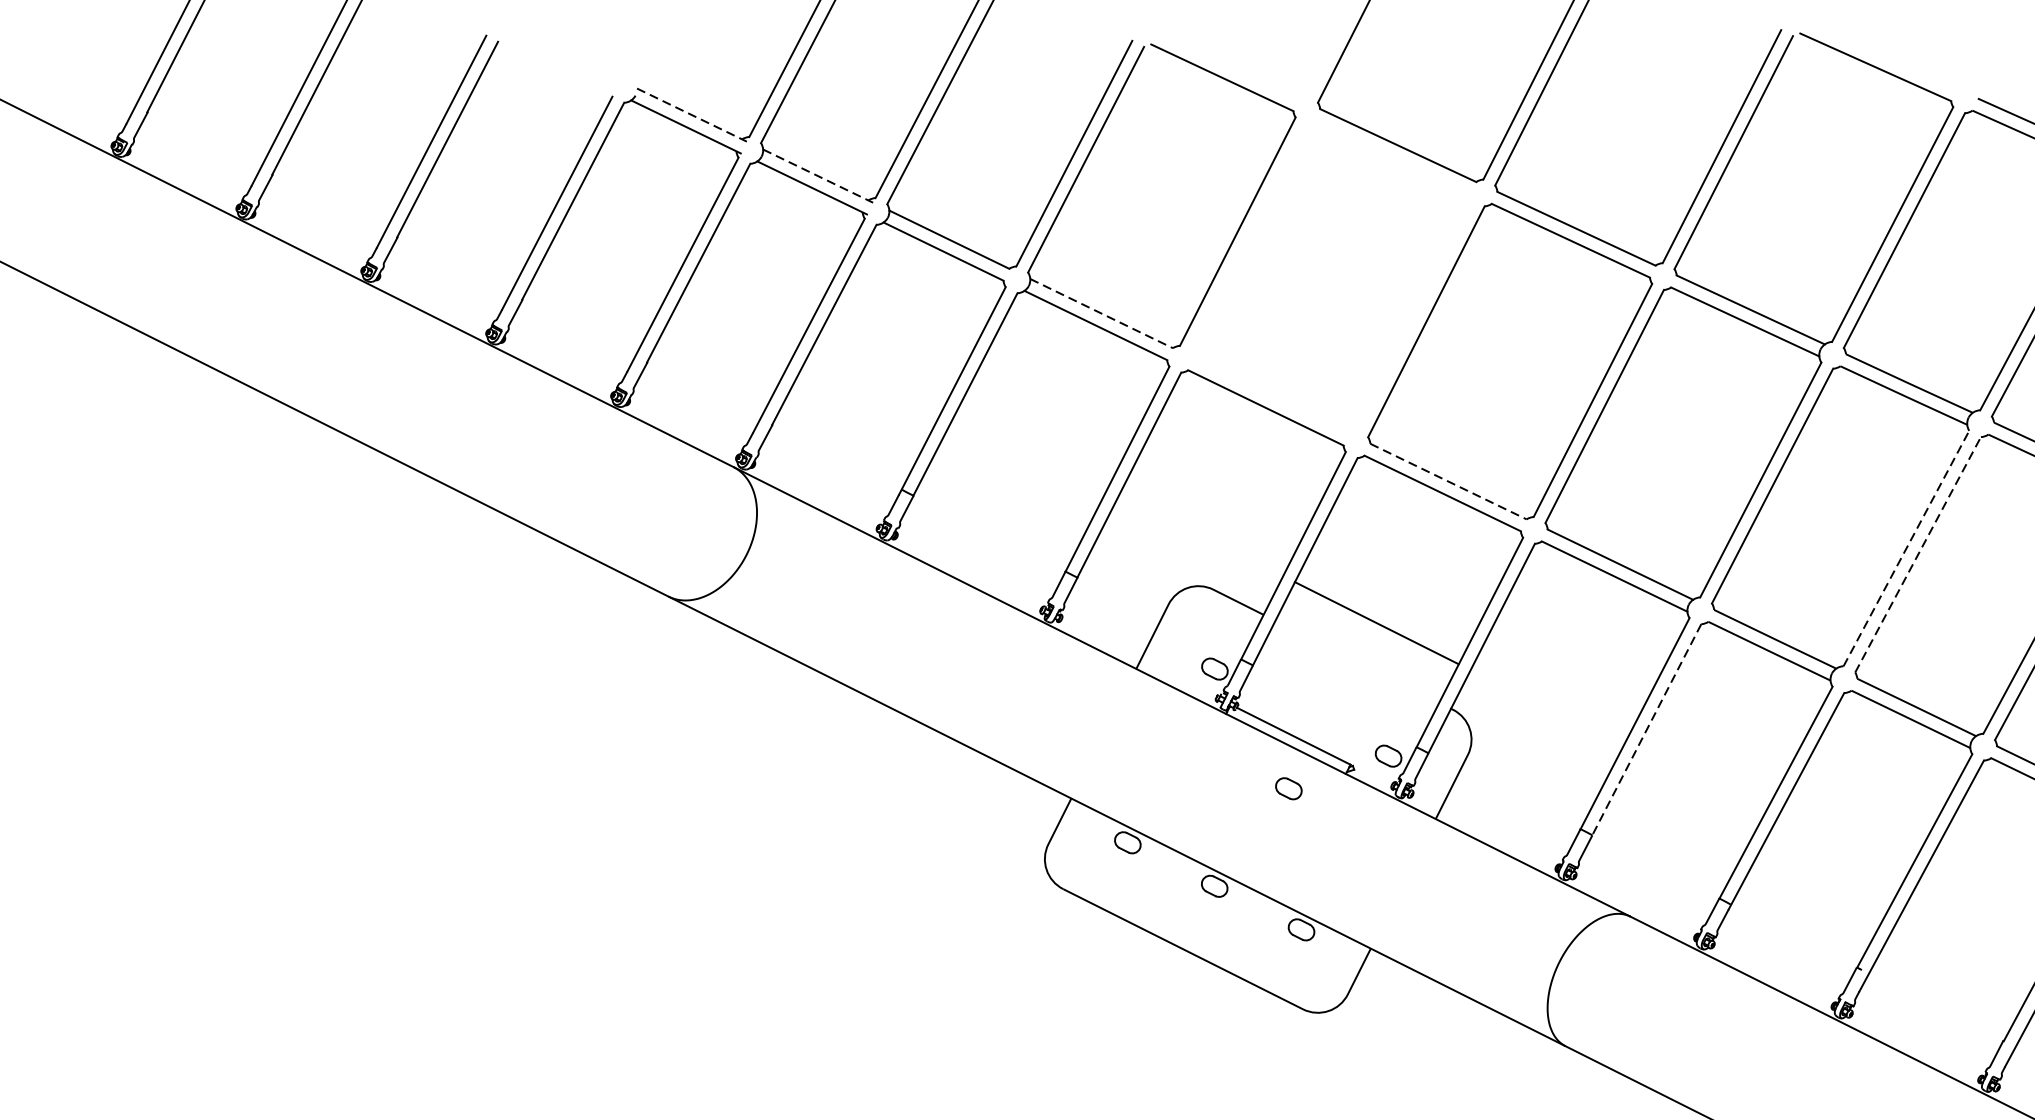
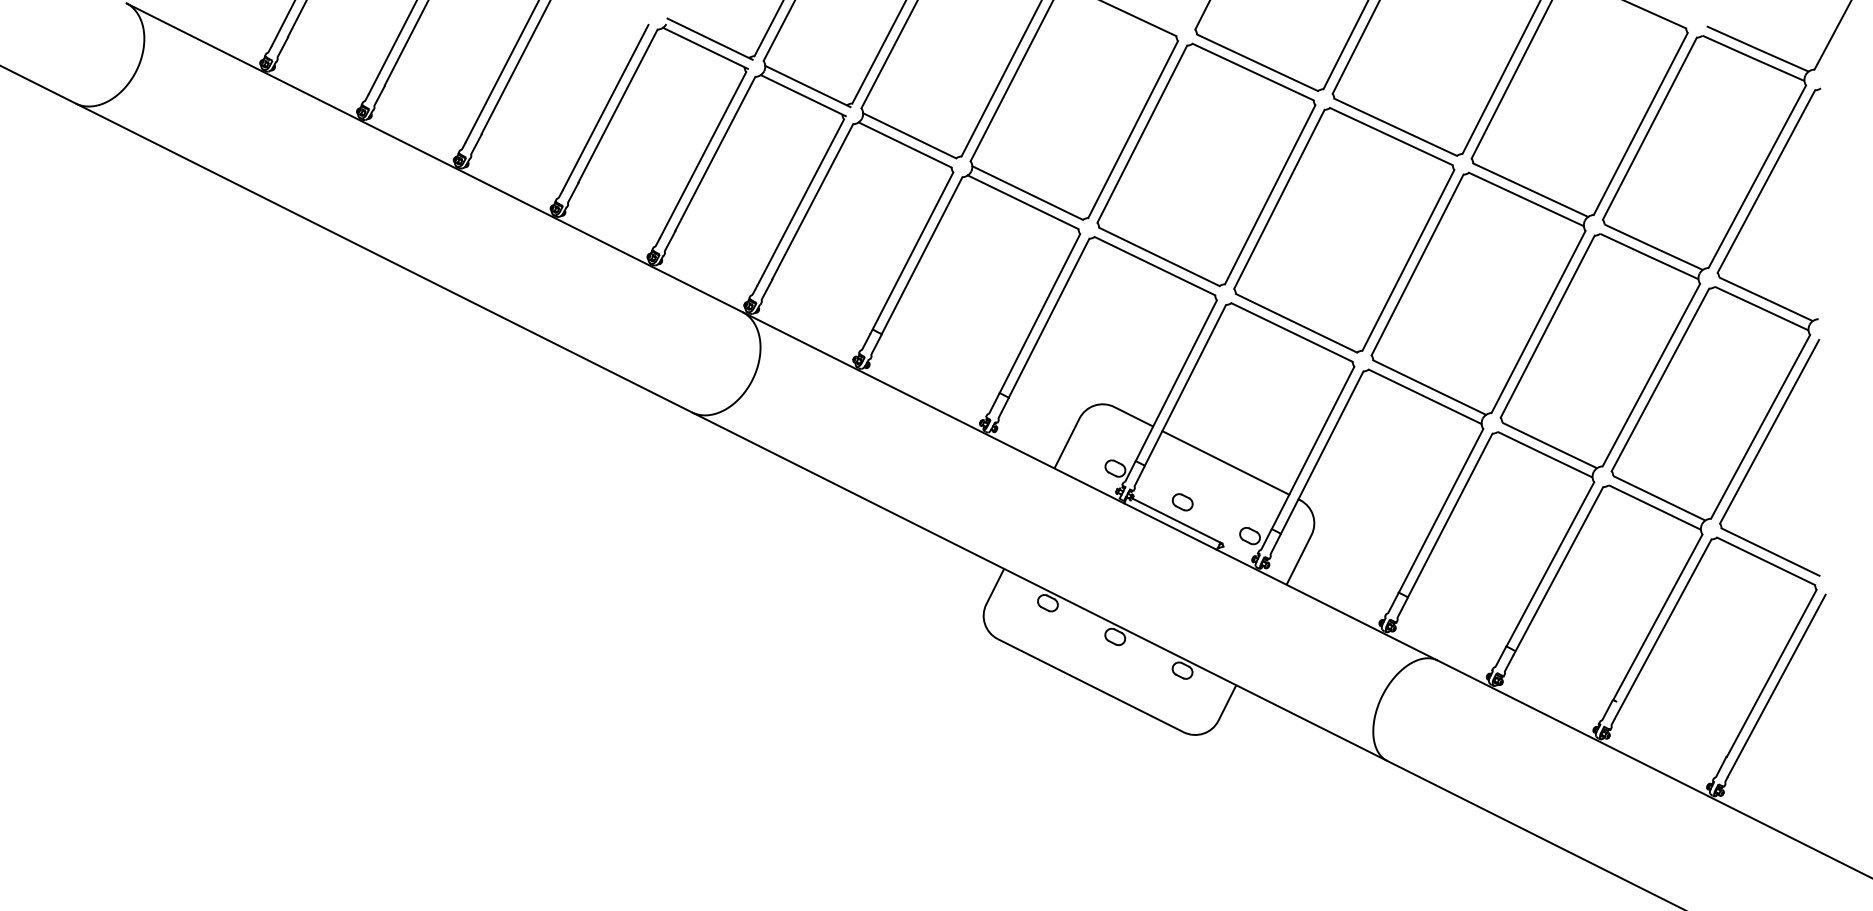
line: (692, 115) -> (710, 39), dashed -> solid
line: (818, 176) -> (808, 86), dashed -> solid
part: (1332, 276) -> (1206, 164), added
line: (1102, 314) -> (1028, 193), dashed -> solid
line: (1448, 481) -> (1296, 323), dashed -> solid
line: (1906, 547) -> (1651, 374), dashed -> solid
line: (1918, 554) -> (1660, 379), dashed -> solid
line: (1376, 622) -> (1225, 462), moved
line: (1645, 730) -> (1449, 516), dashed -> solid
part: (1288, 788) -> (1182, 502), moved

